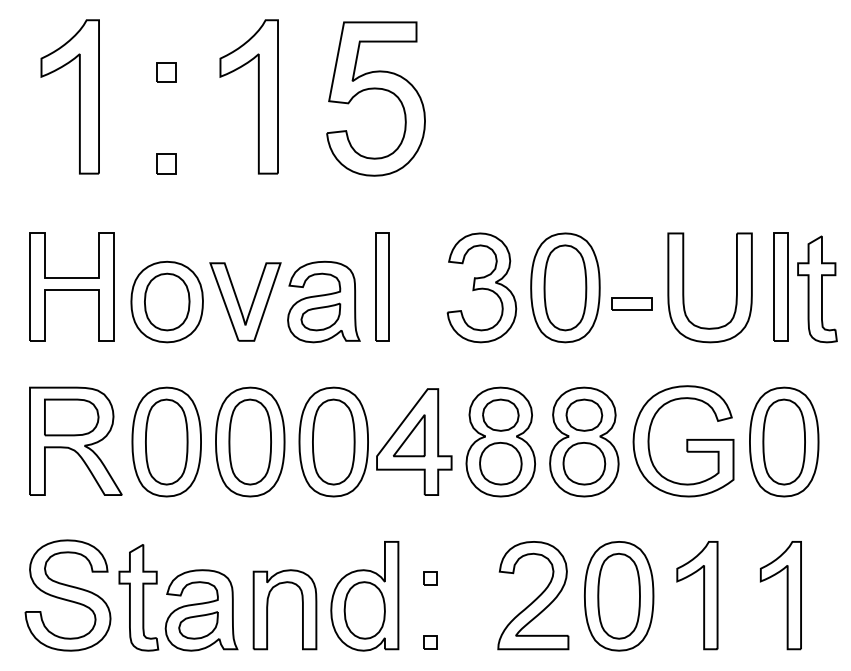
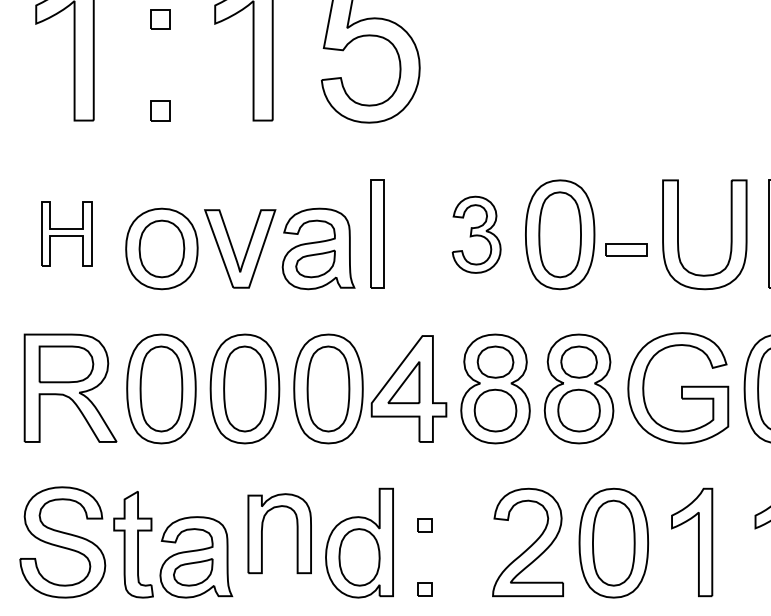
part: (71, 286) -> (66, 233), size x0.6
part: (481, 287) -> (476, 234), size x0.7
part: (268, 607) -> (263, 531), moved

